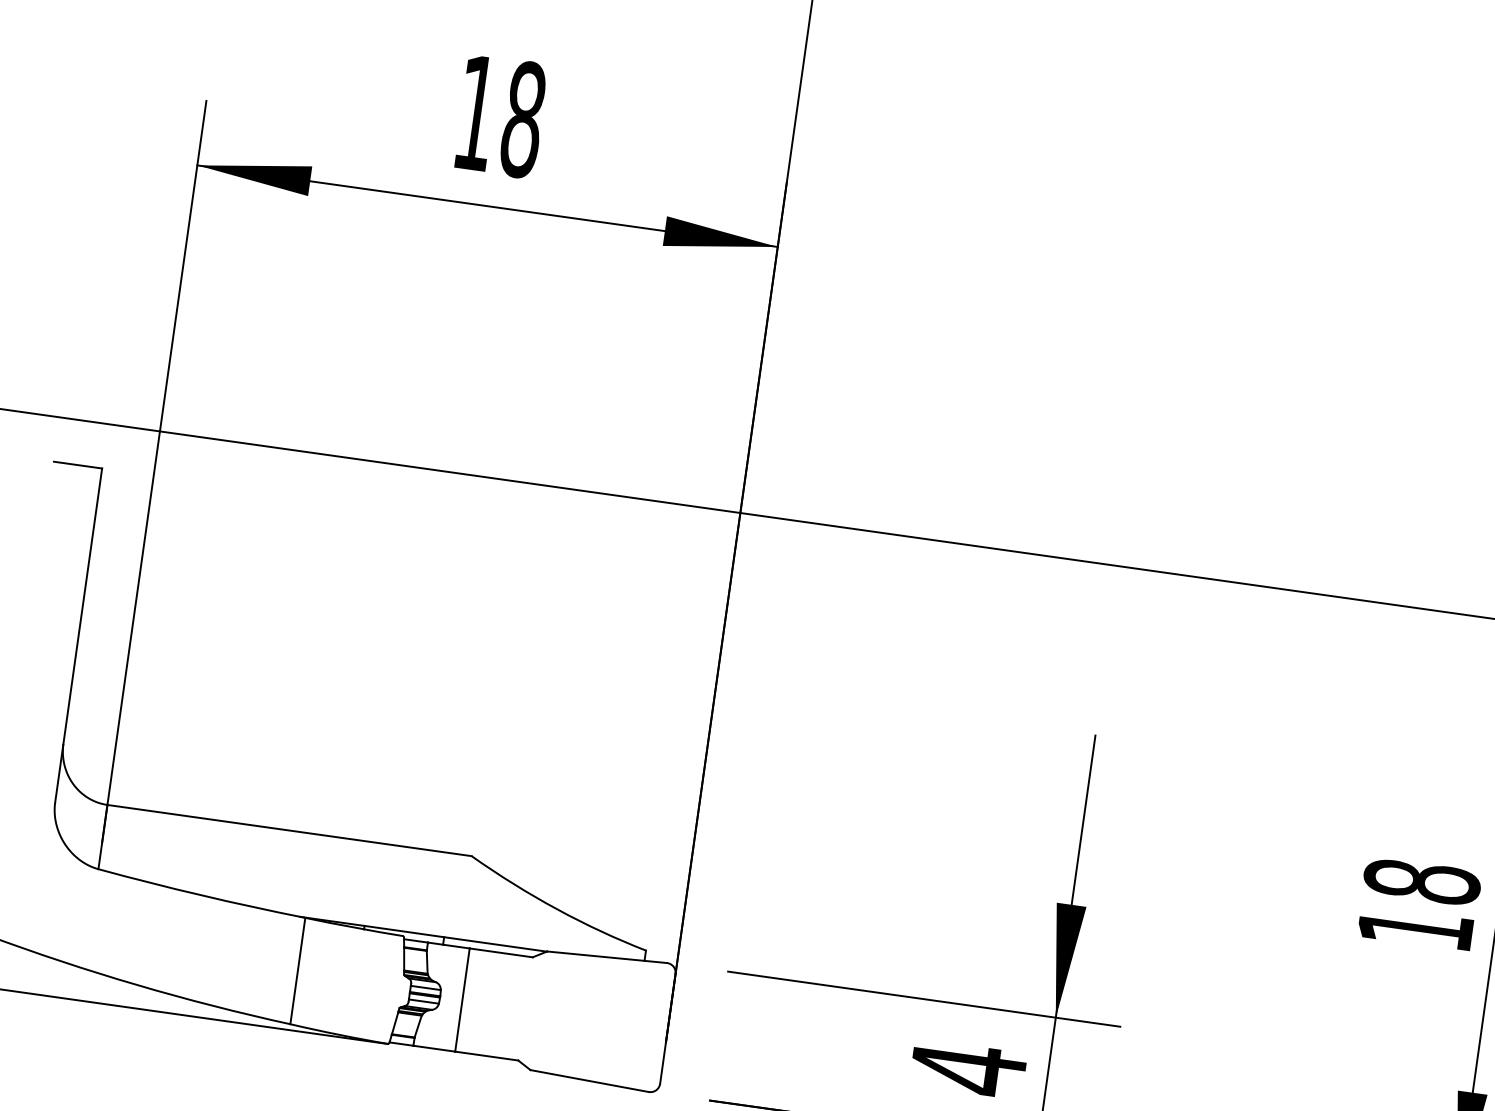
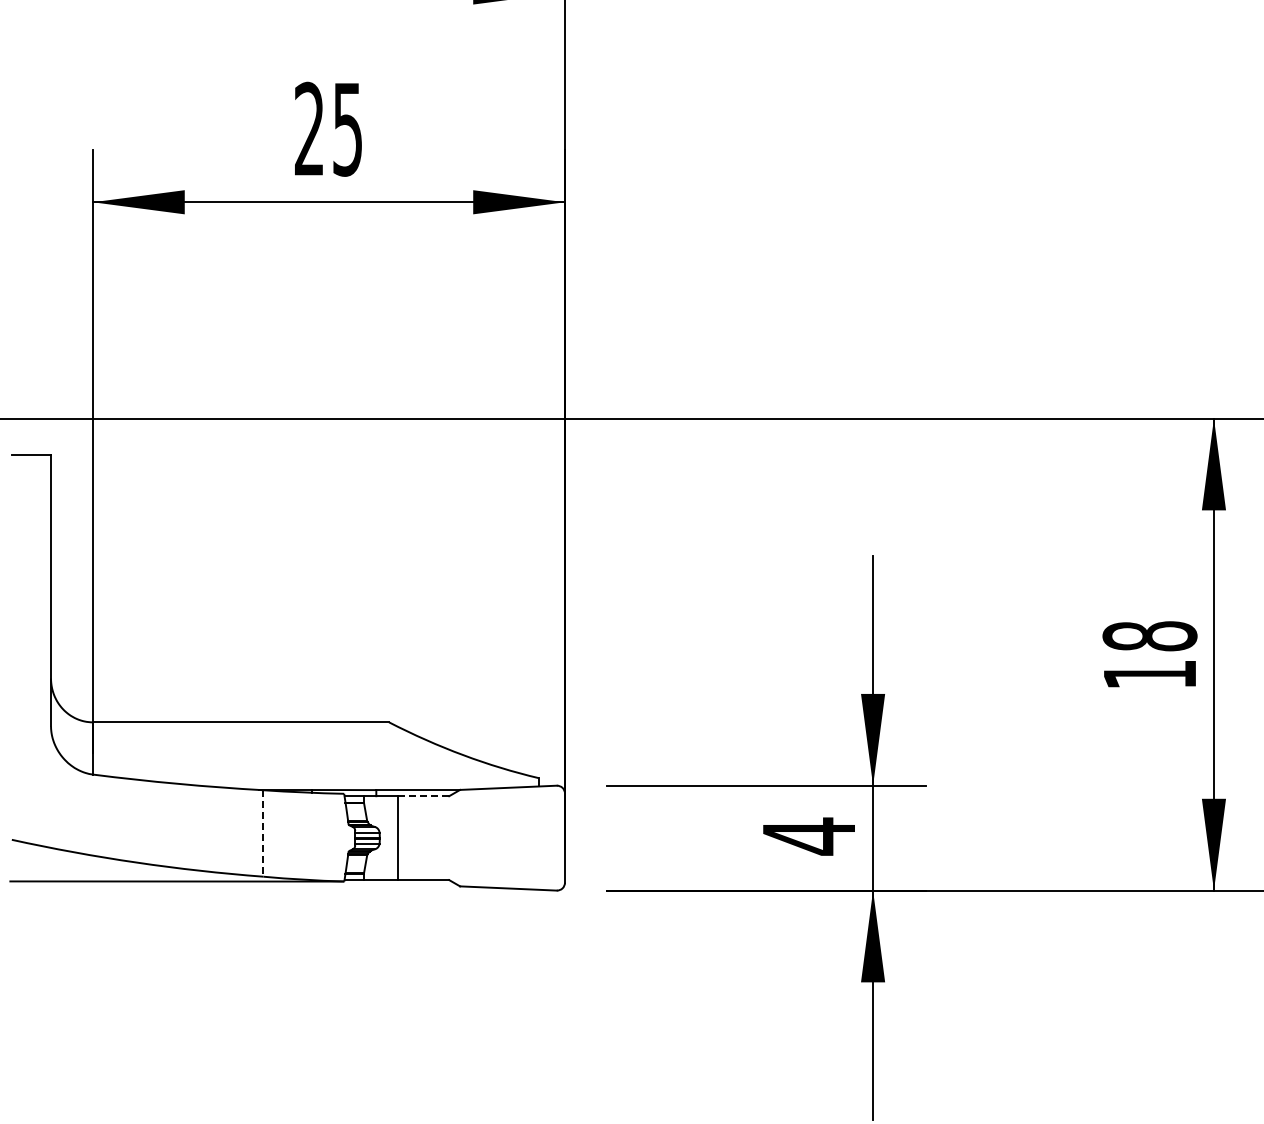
text: (499, 115) -> (328, 128), 18 -> 25
line: (501, 953) -> (423, 796), solid -> dashed
line: (297, 971) -> (263, 833), solid -> dashed

